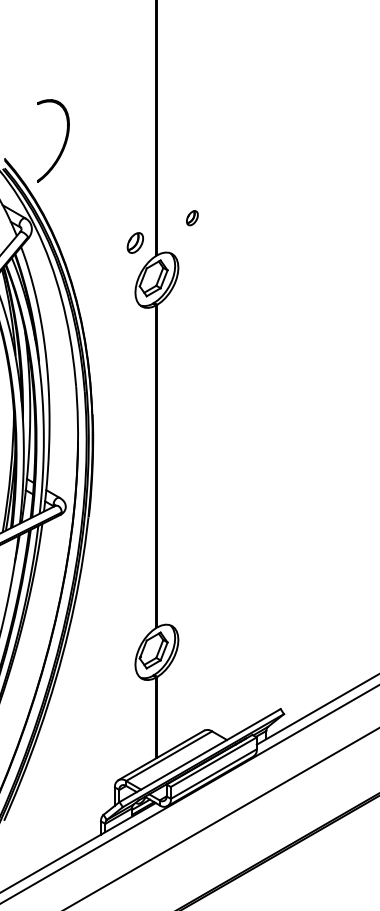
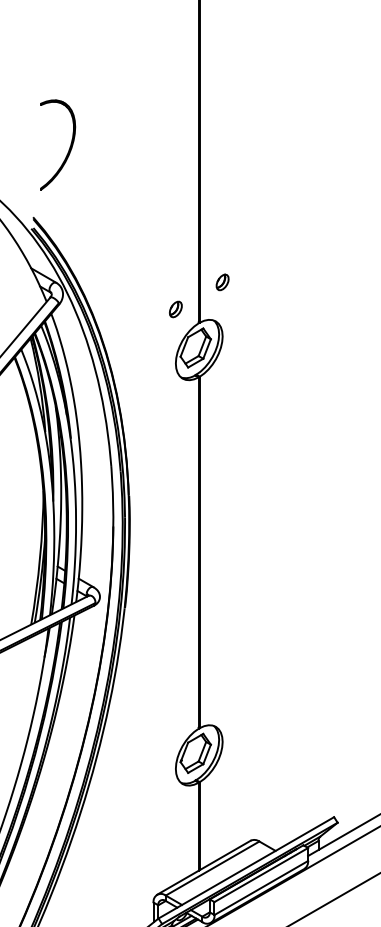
part: (63, 143) -> (69, 147), moved
part: (192, 218) -> (222, 282), moved
part: (135, 242) -> (175, 308), size x0.71

